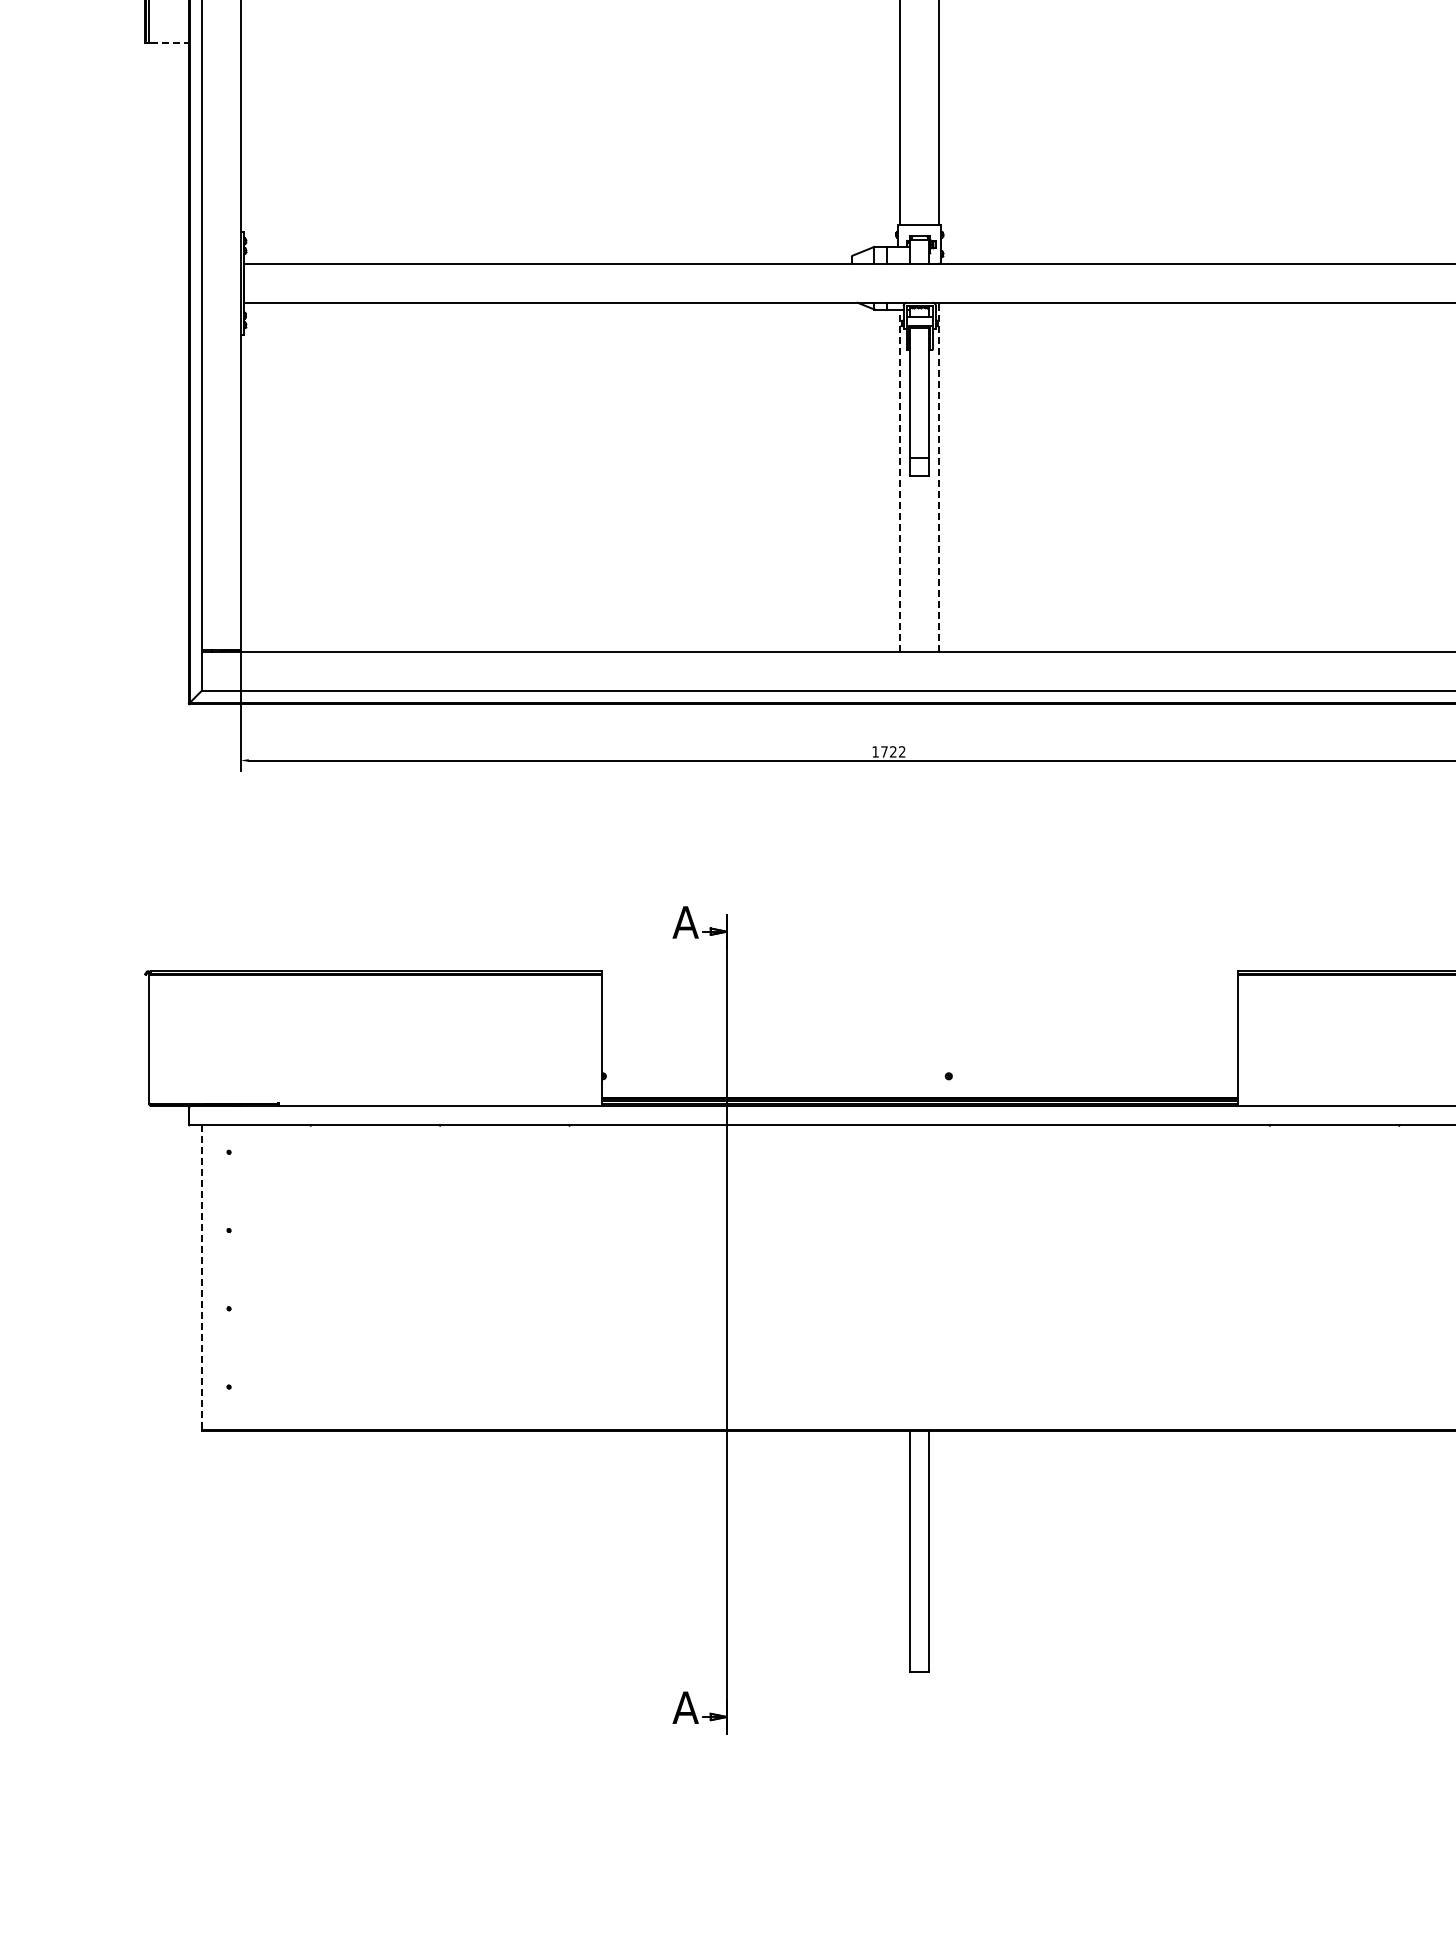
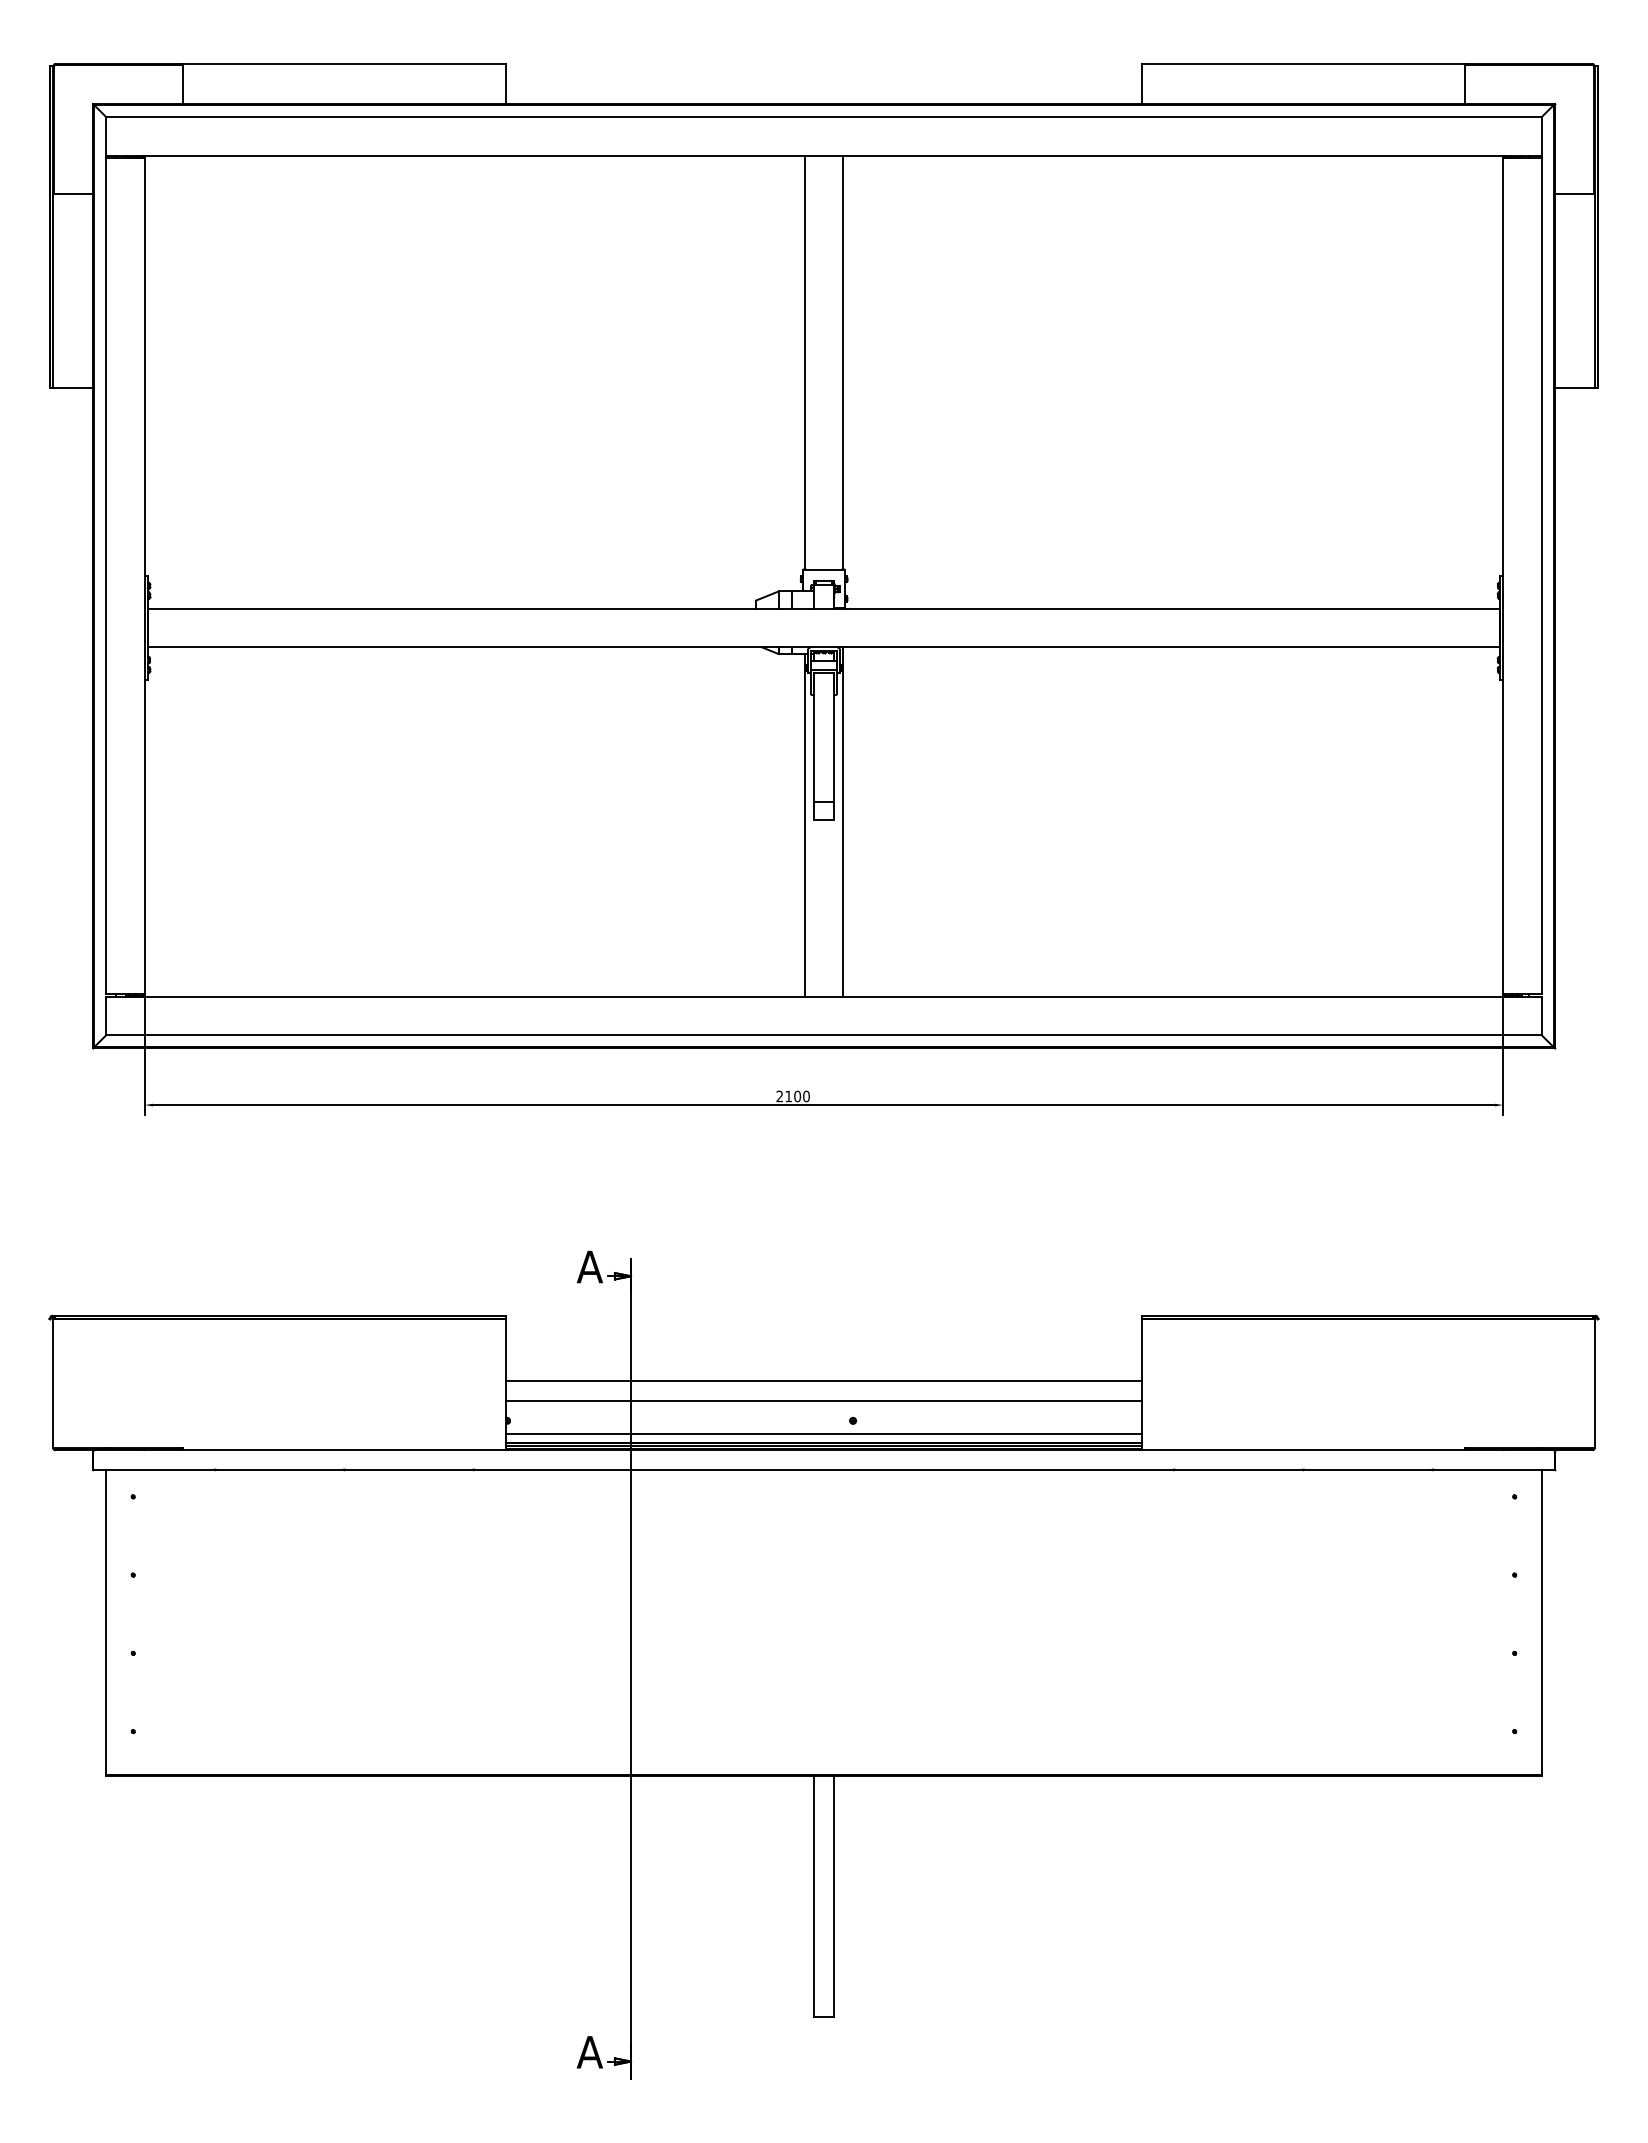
line: (170, 42) -> (74, 387), dashed -> solid
line: (939, 476) -> (843, 821), dashed -> solid
line: (900, 479) -> (804, 824), dashed -> solid
text: (888, 751) -> (792, 1096), 1722 -> 2100
line: (919, 1036) -> (823, 1381), added
line: (919, 1056) -> (823, 1401), added
line: (919, 1088) -> (823, 1433), added
line: (202, 1276) -> (106, 1621), dashed -> solid

